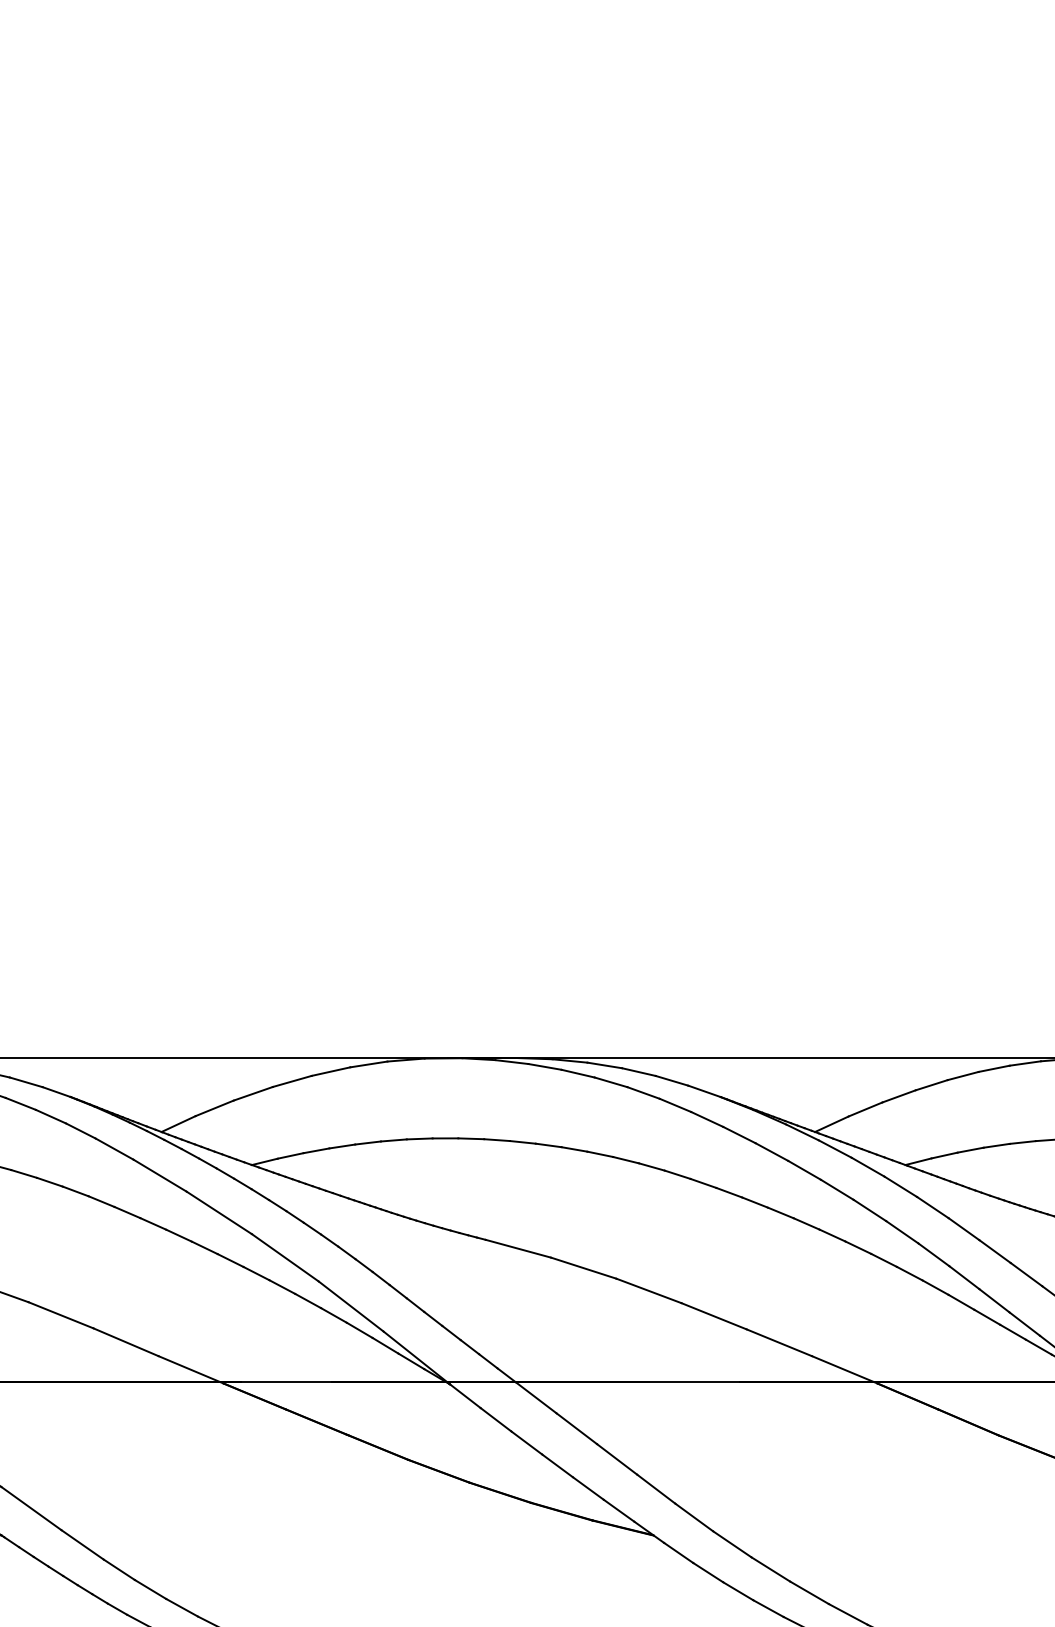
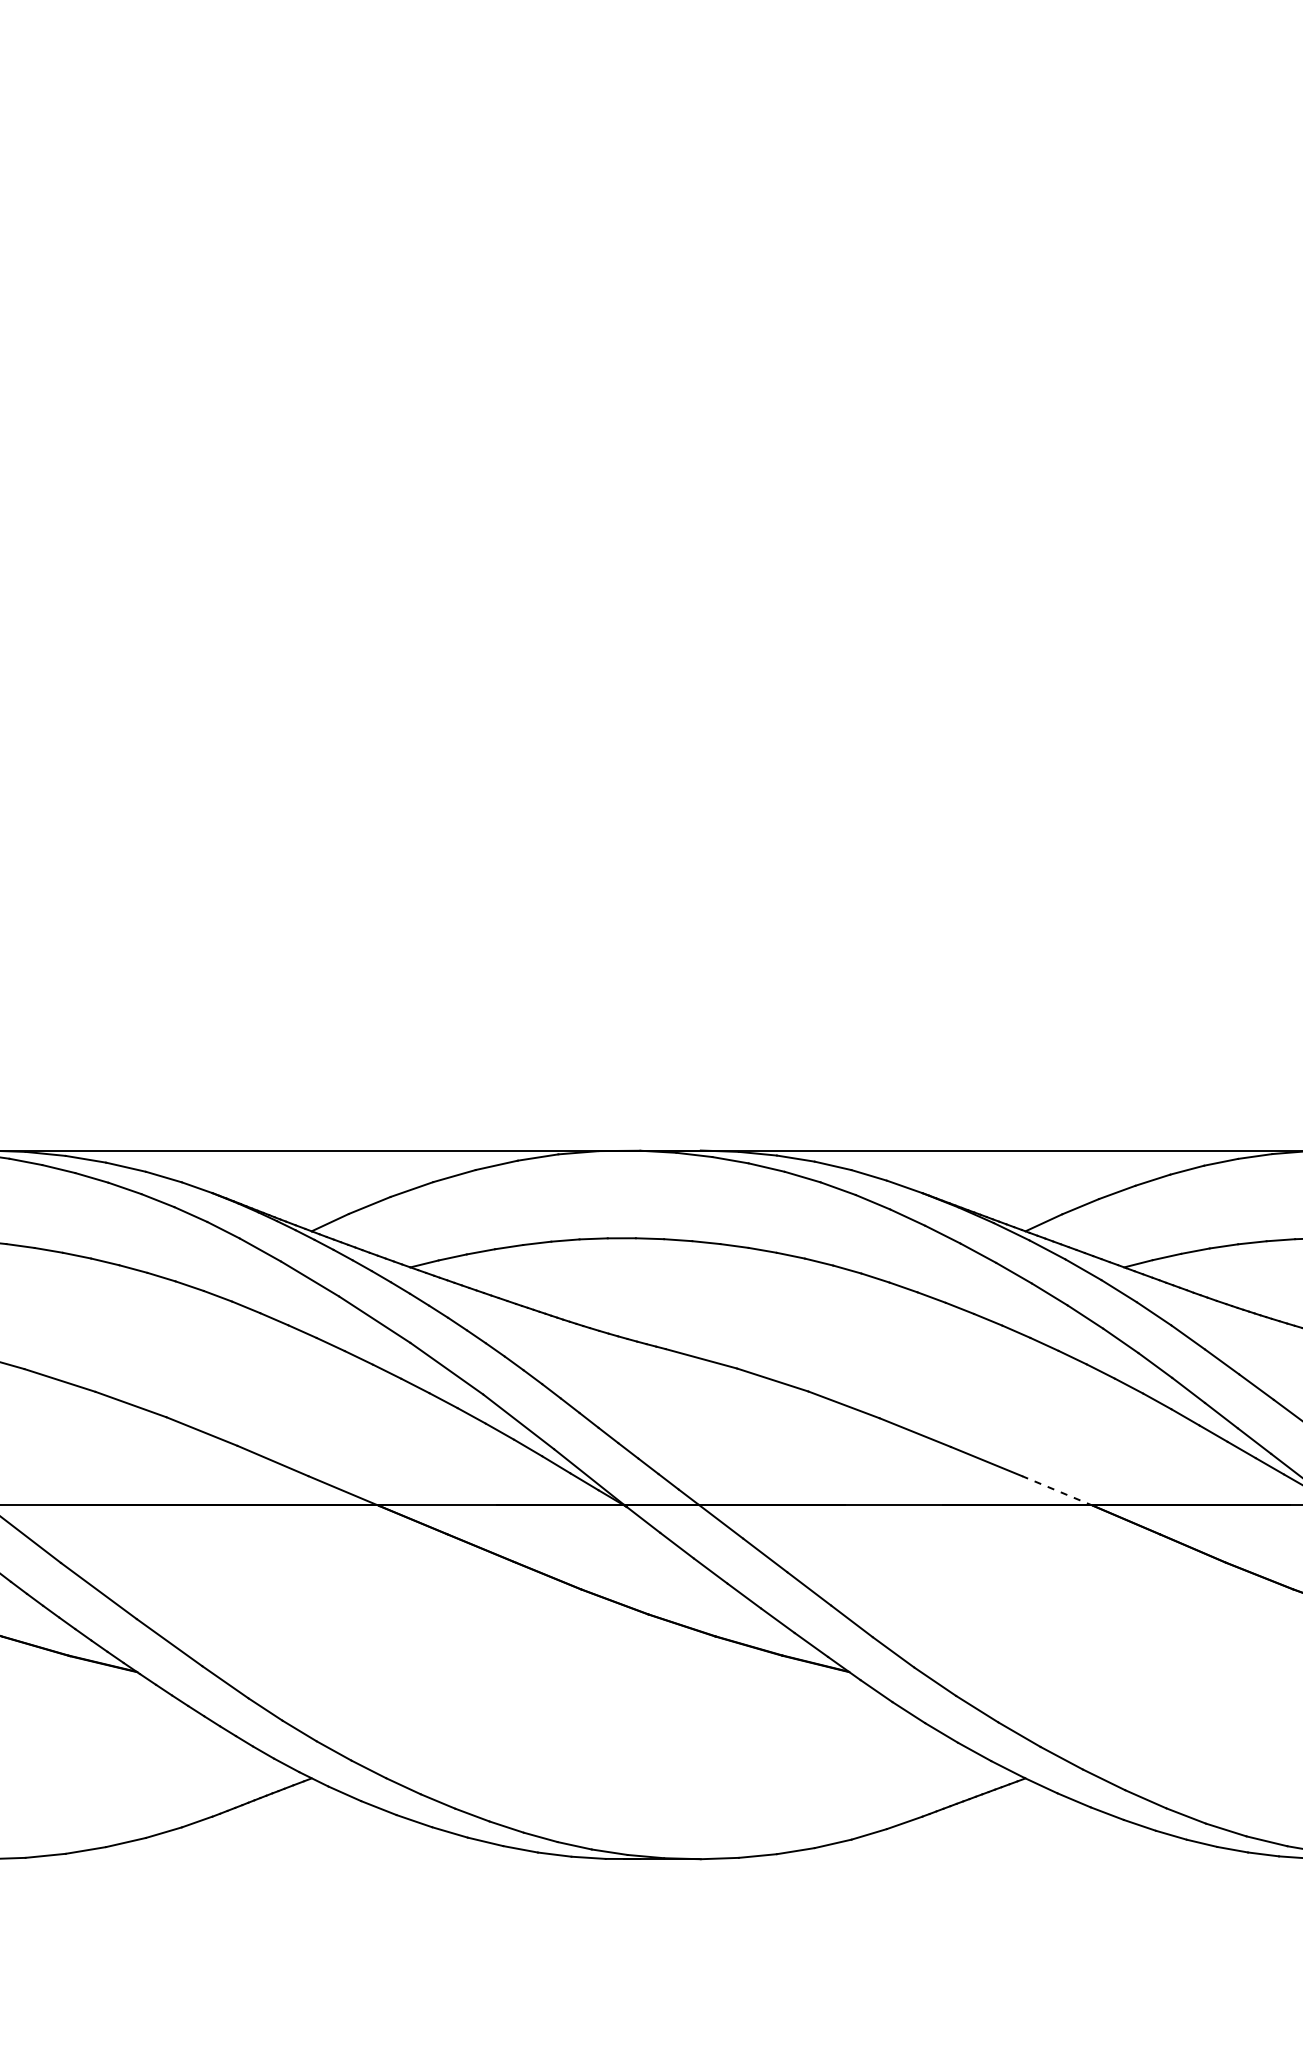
line: (844, 1370) -> (1057, 1491), solid -> dashed

